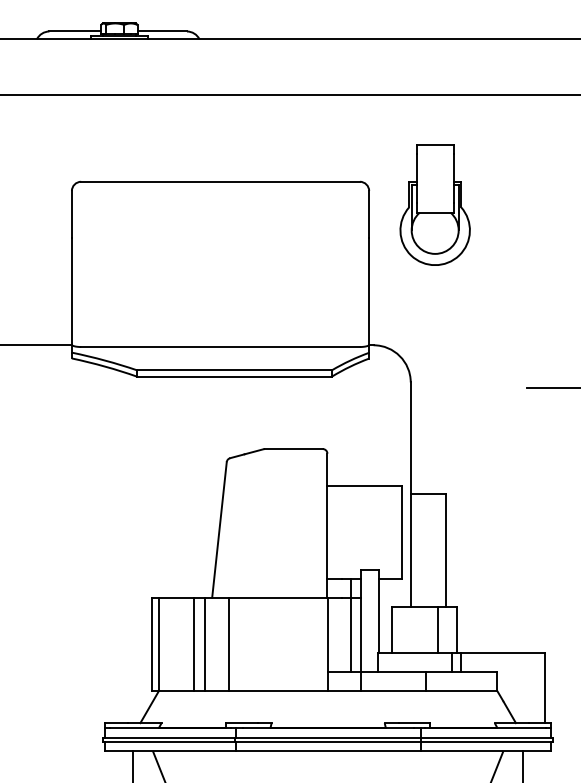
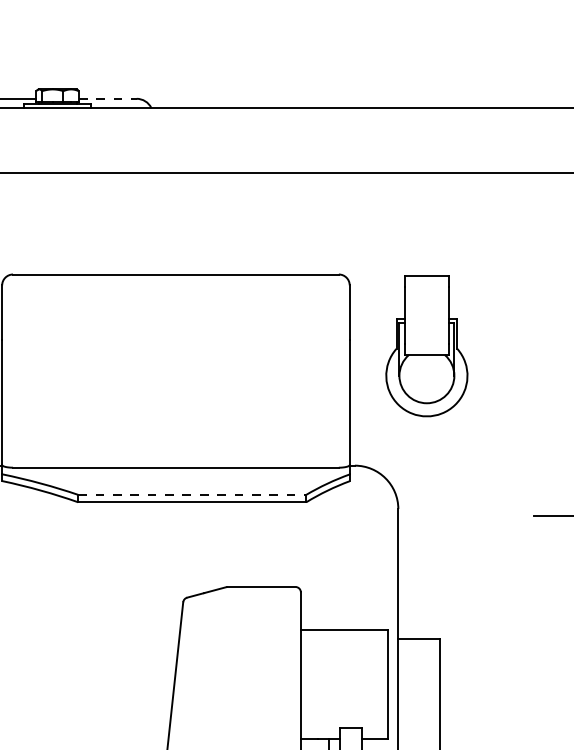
line: (162, 31) -> (108, 98), solid -> dashed
part: (434, 204) -> (426, 345), moved
line: (234, 370) -> (192, 495), solid -> dashed

